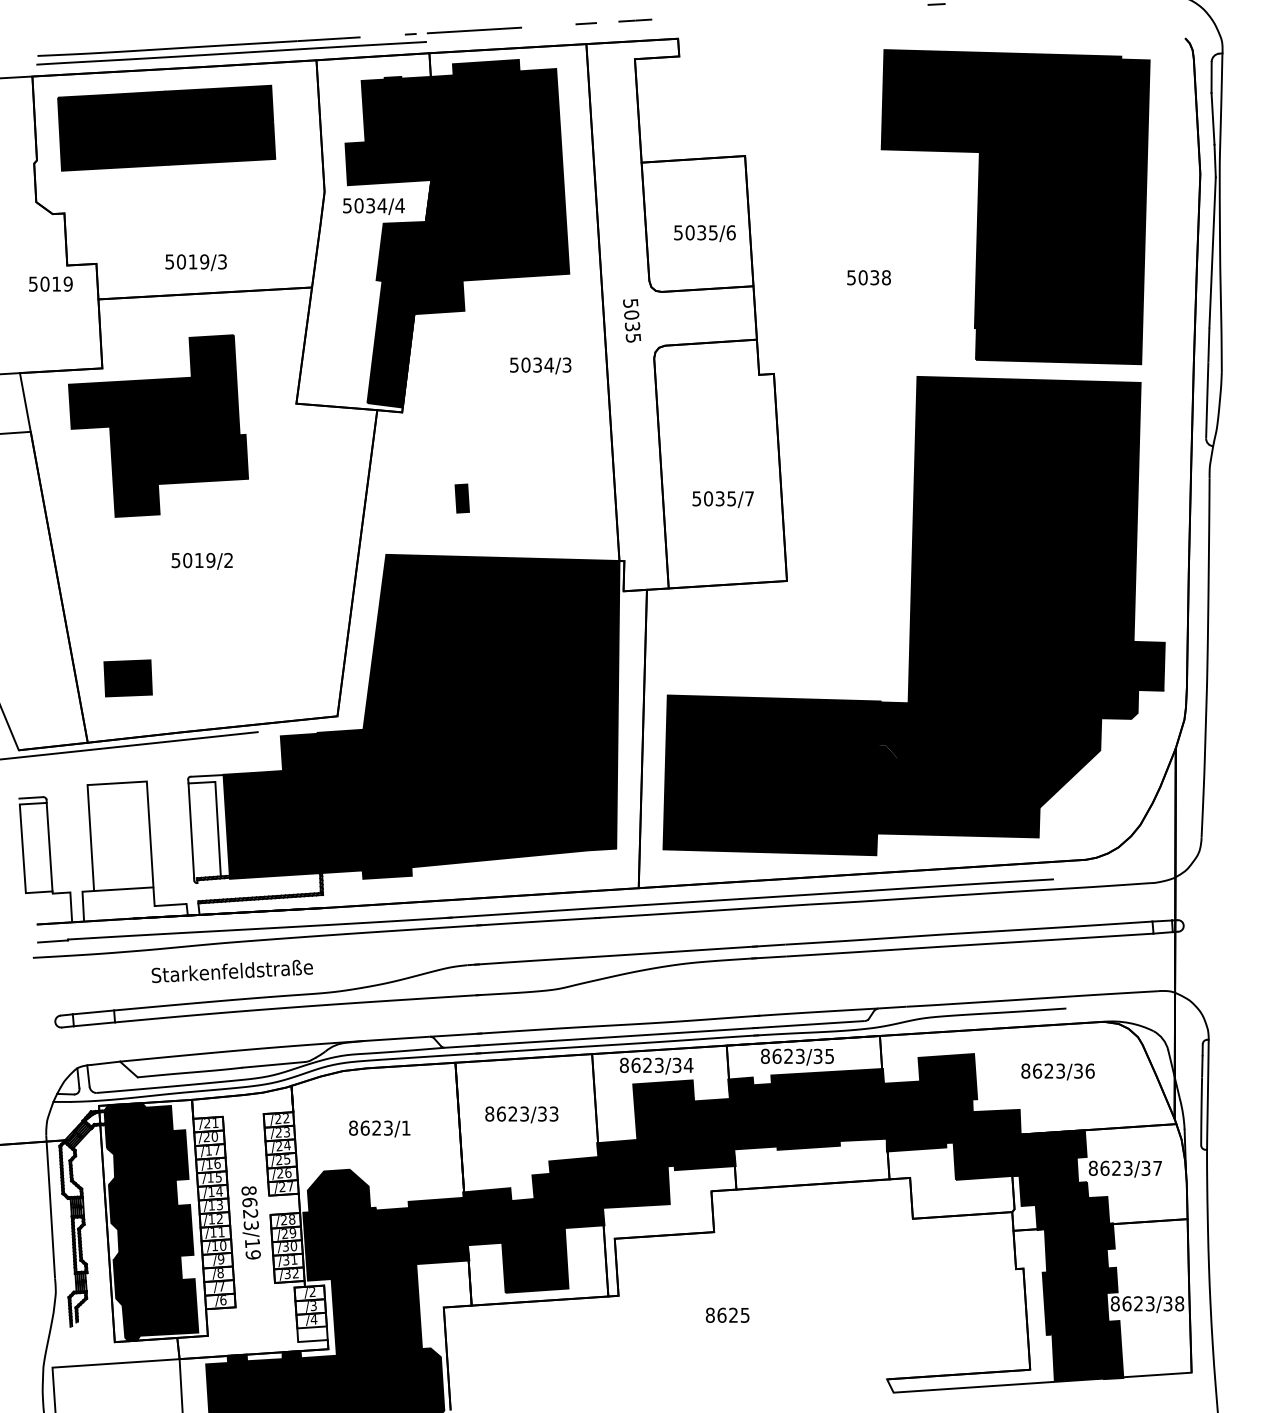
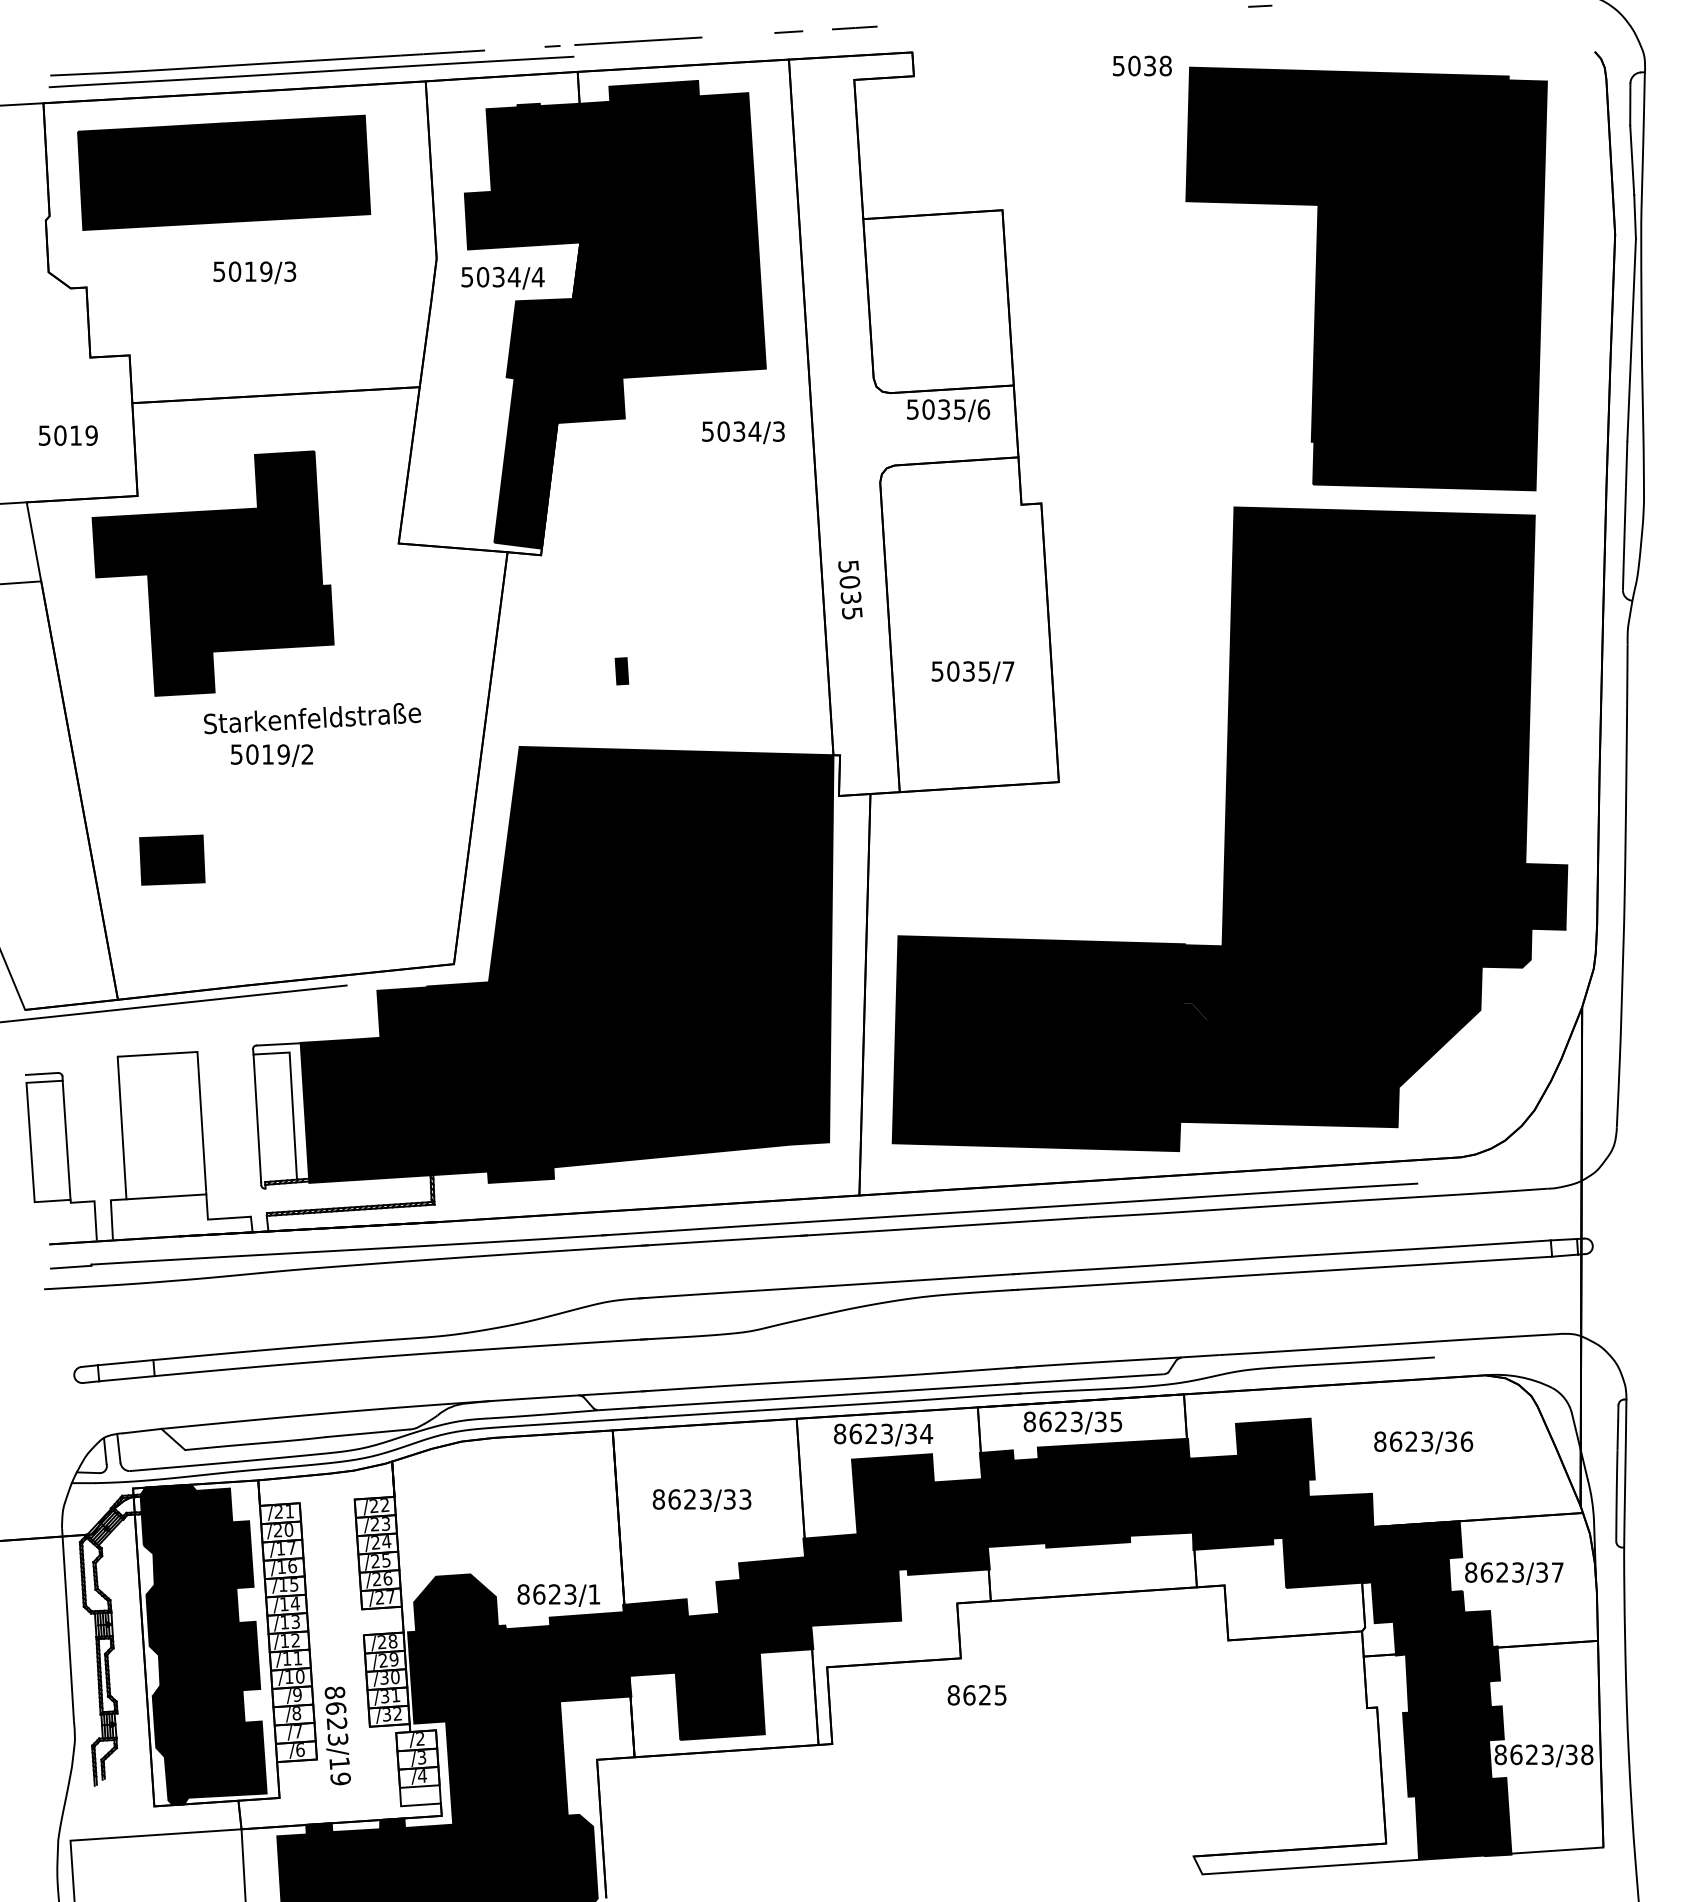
text: (704, 233) -> (948, 410), moved
text: (195, 262) -> (254, 272), moved
text: (869, 277) -> (1142, 65), moved
text: (50, 284) -> (67, 435), moved
text: (632, 320) -> (850, 589), moved
text: (540, 365) -> (743, 432), moved
part: (461, 498) -> (621, 671), size x0.7
part: (128, 677) -> (172, 859), moved
text: (232, 971) -> (312, 718), moved
text: (379, 1128) -> (558, 1595), moved
text: (250, 1222) -> (337, 1735), moved
text: (727, 1315) -> (976, 1695), moved

